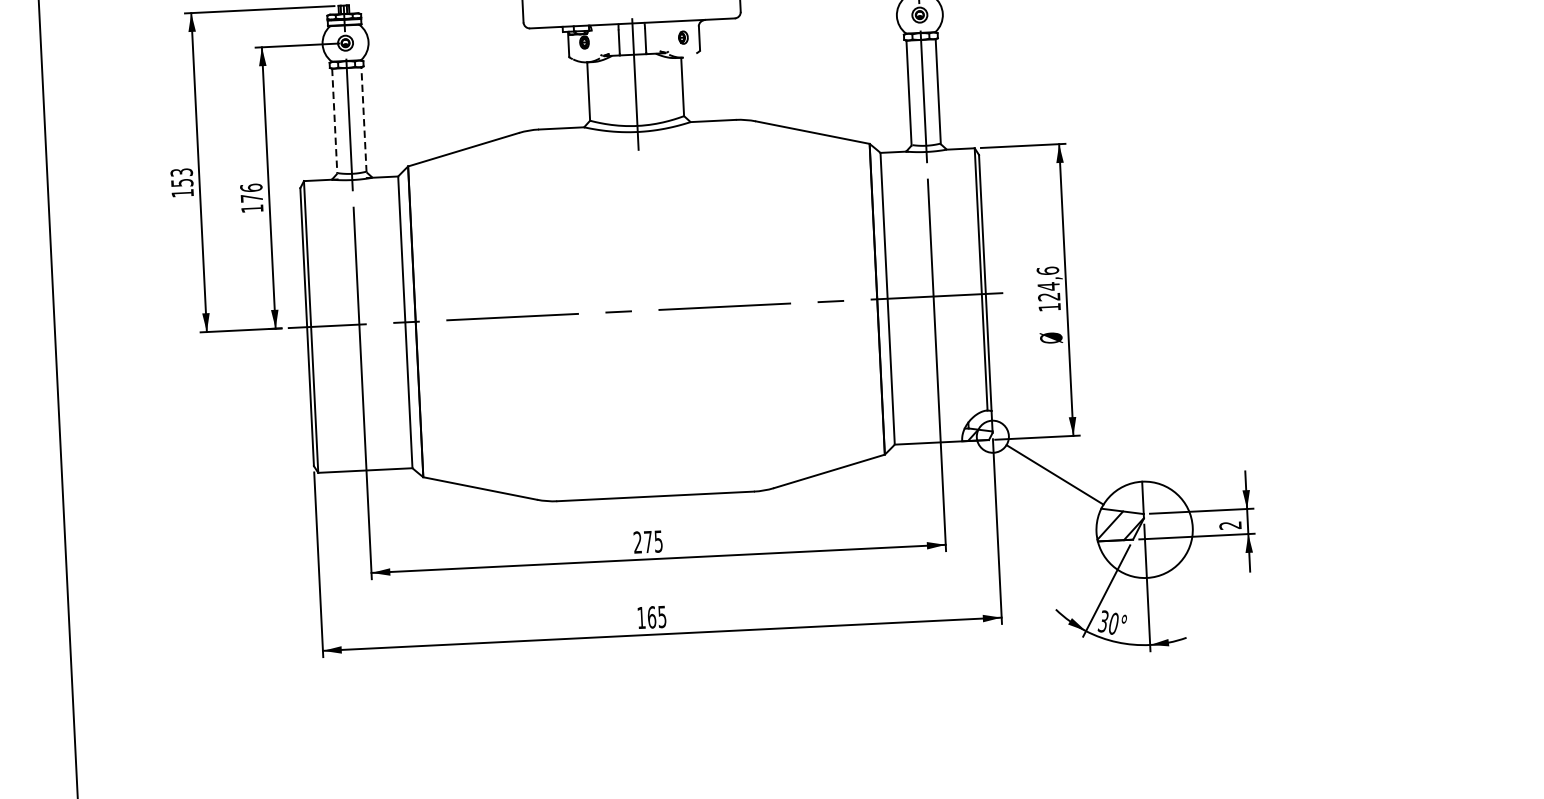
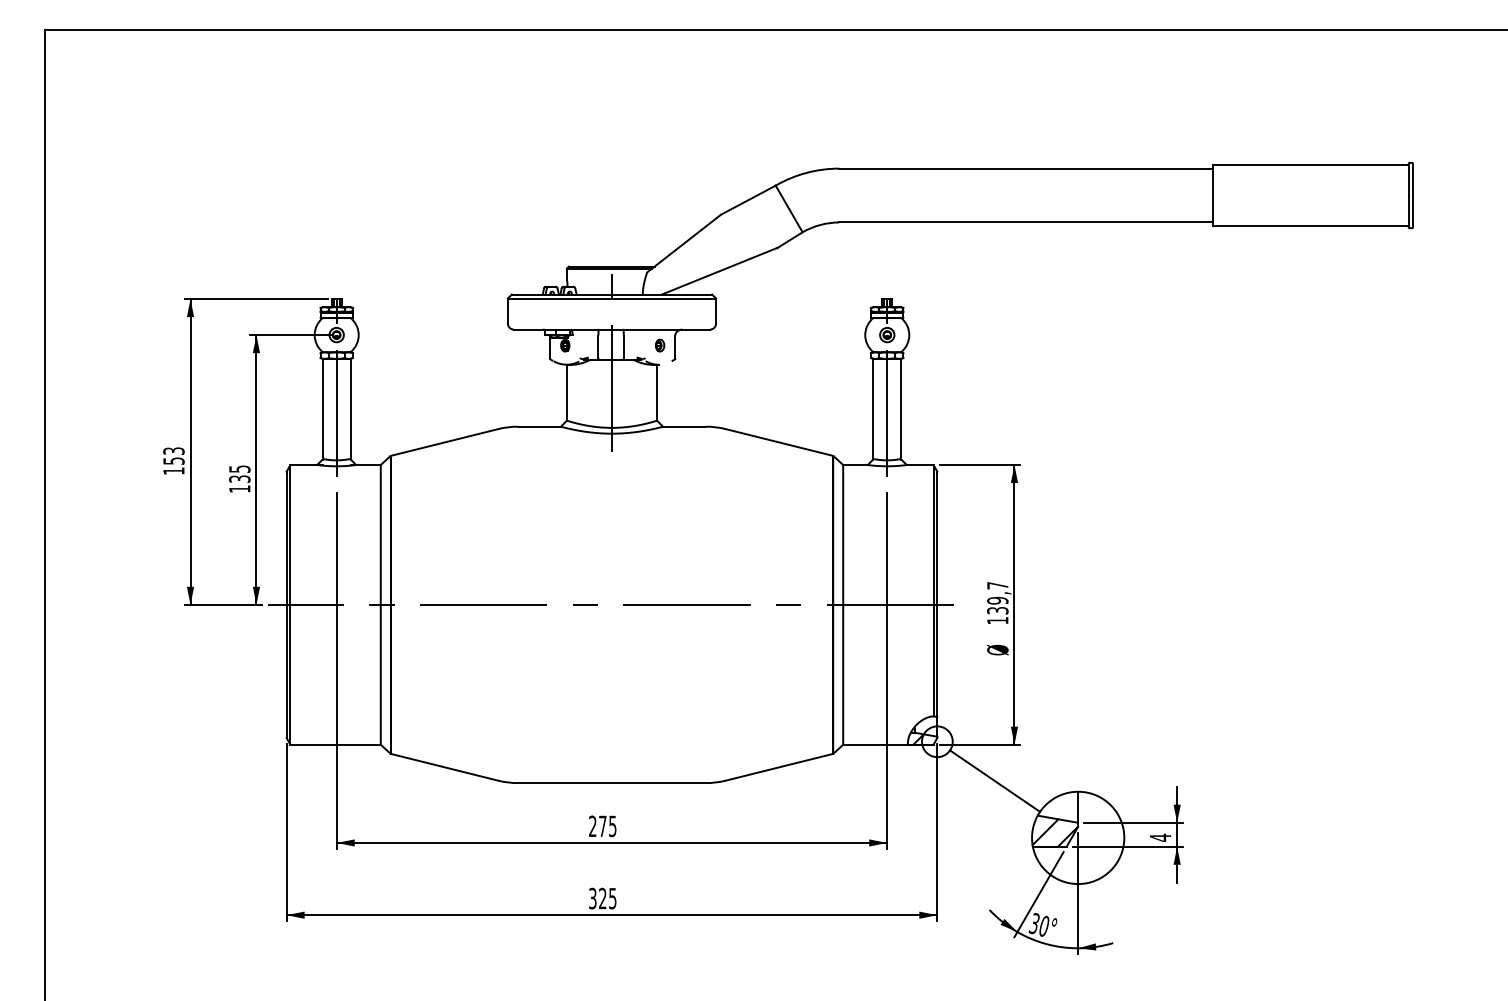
line: (363, 119) -> (350, 408), dashed -> solid
line: (334, 121) -> (322, 409), dashed -> solid
text: (251, 192) -> (239, 473), 176 -> 135
text: (1048, 283) -> (997, 597), 124,6 -> 139,7
text: (1229, 525) -> (1159, 837), 2 -> 4
text: (646, 617) -> (597, 898), 165 -> 325

